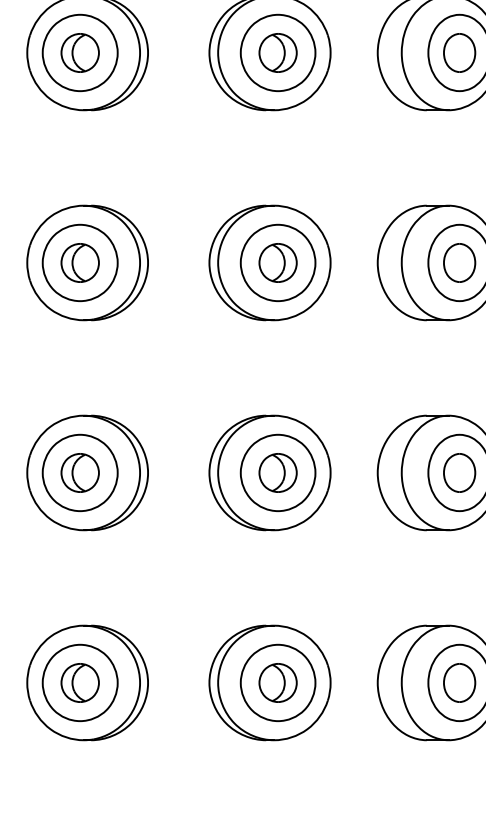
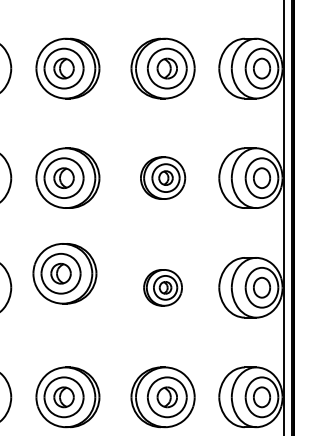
part: (268, 261) -> (162, 177), size x0.7
part: (86, 472) -> (64, 273), moved
part: (268, 472) -> (162, 287), size x0.6

